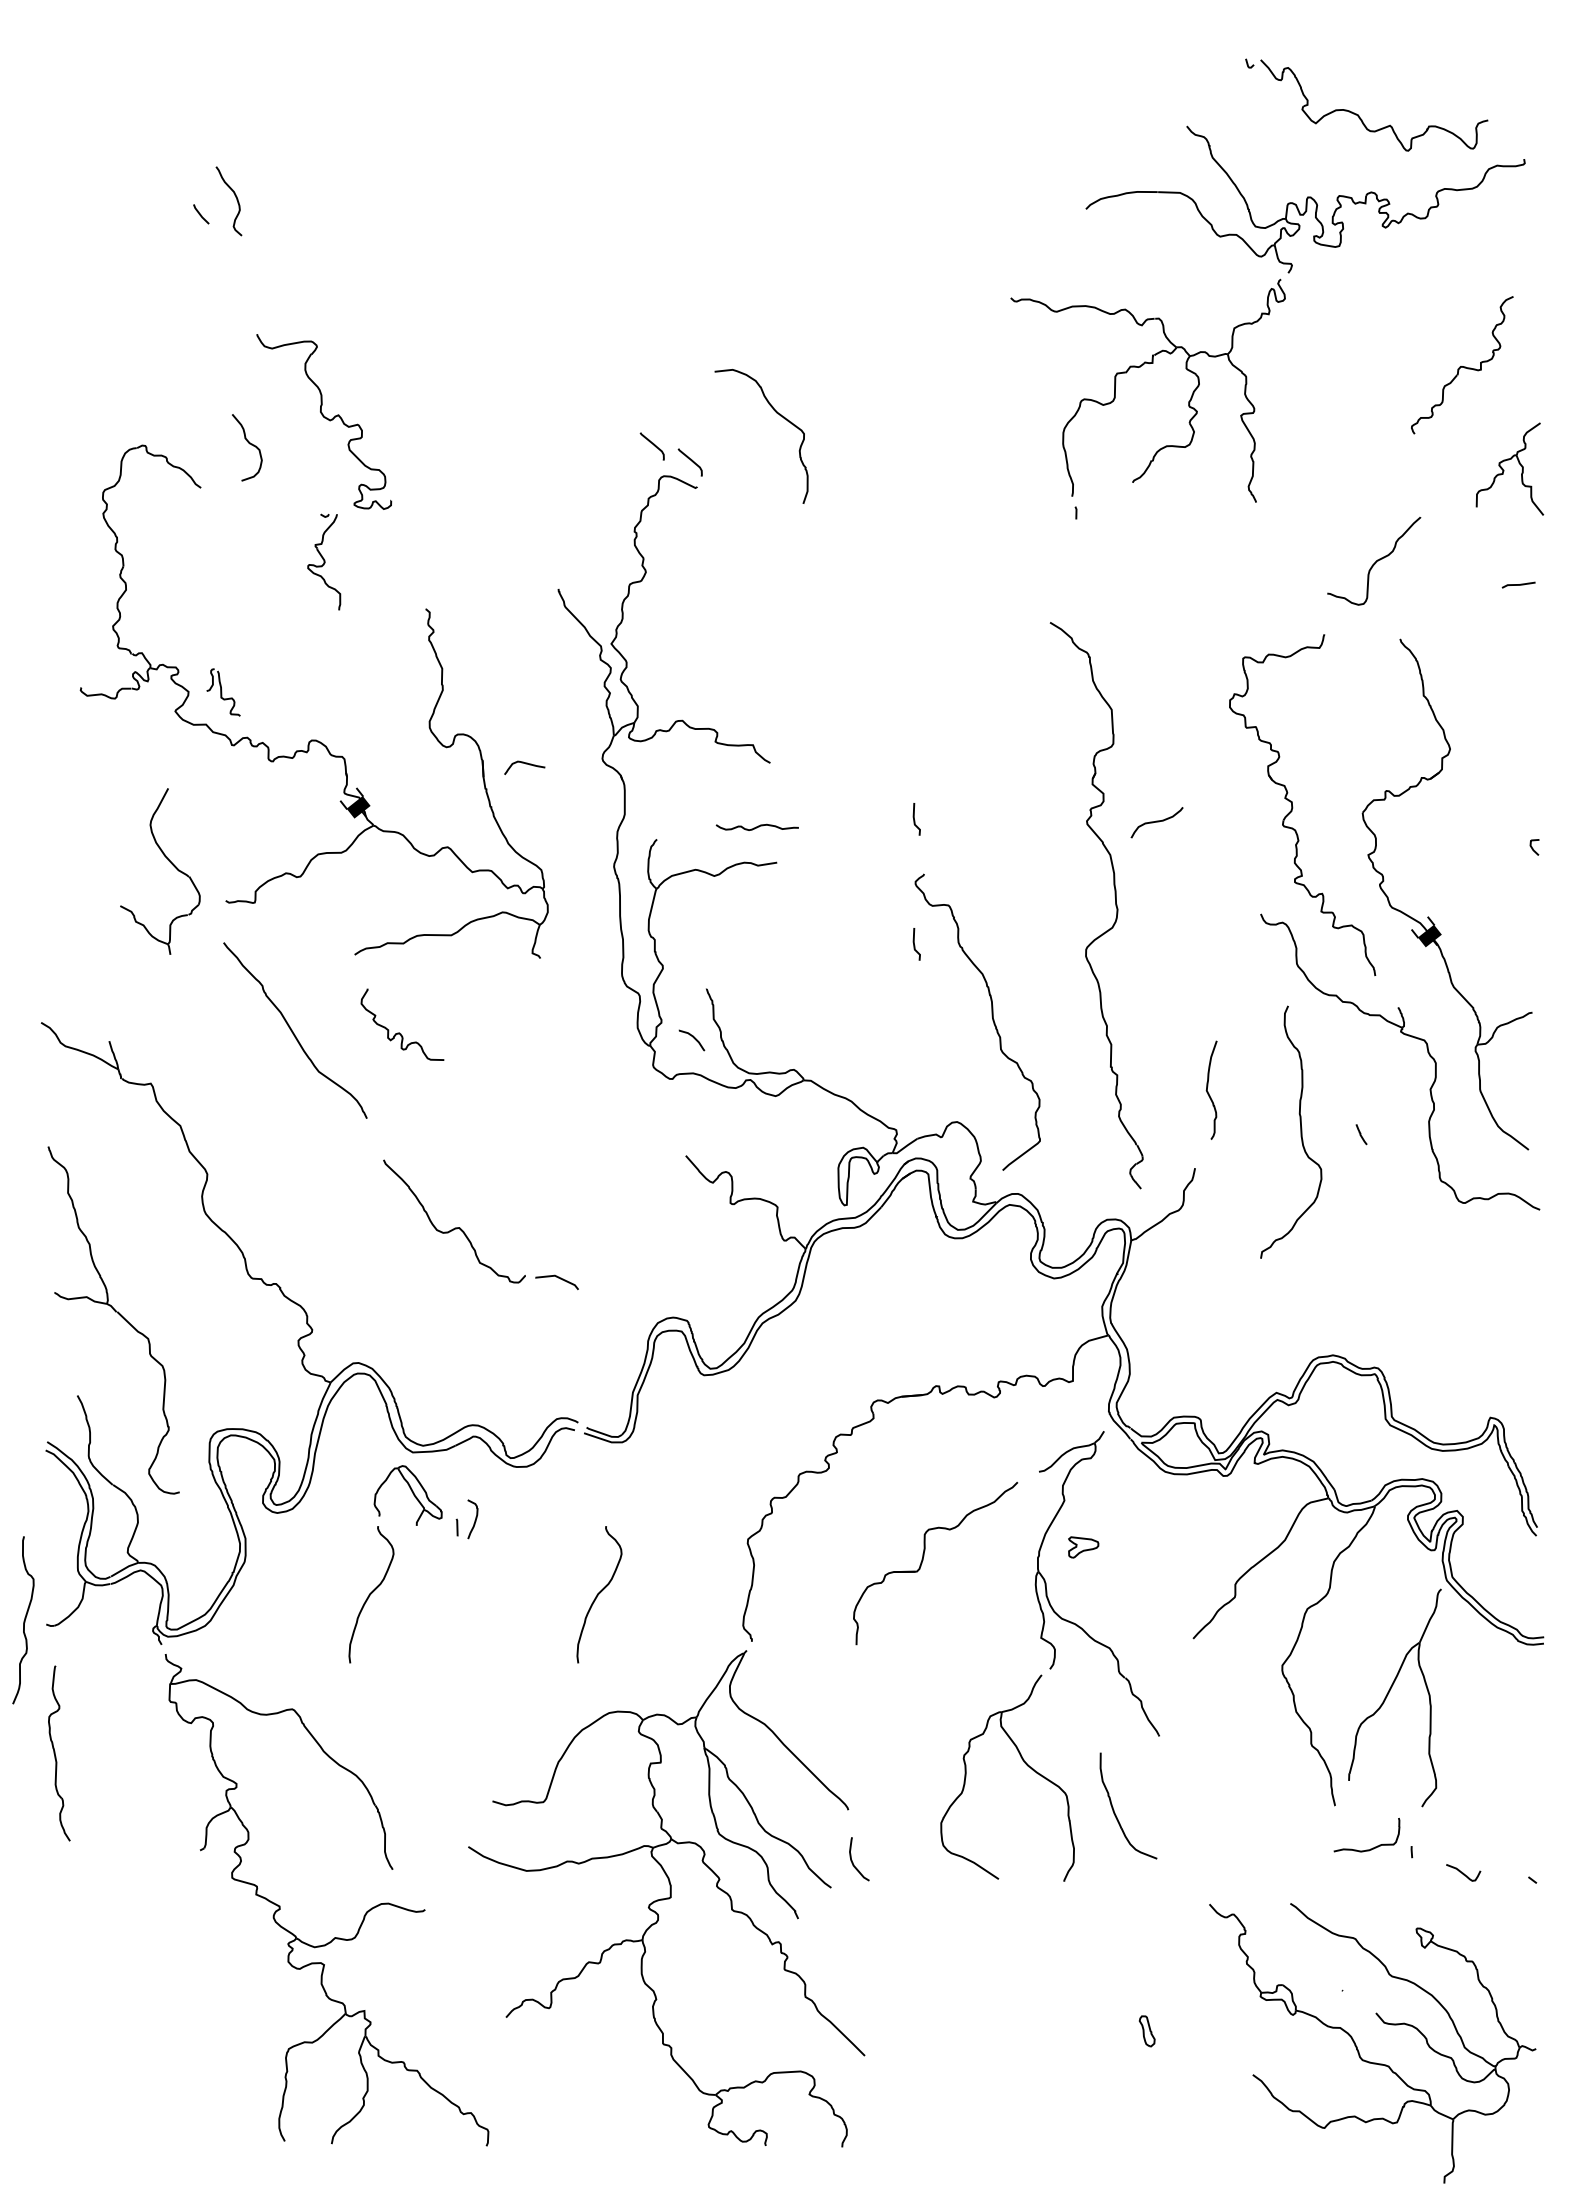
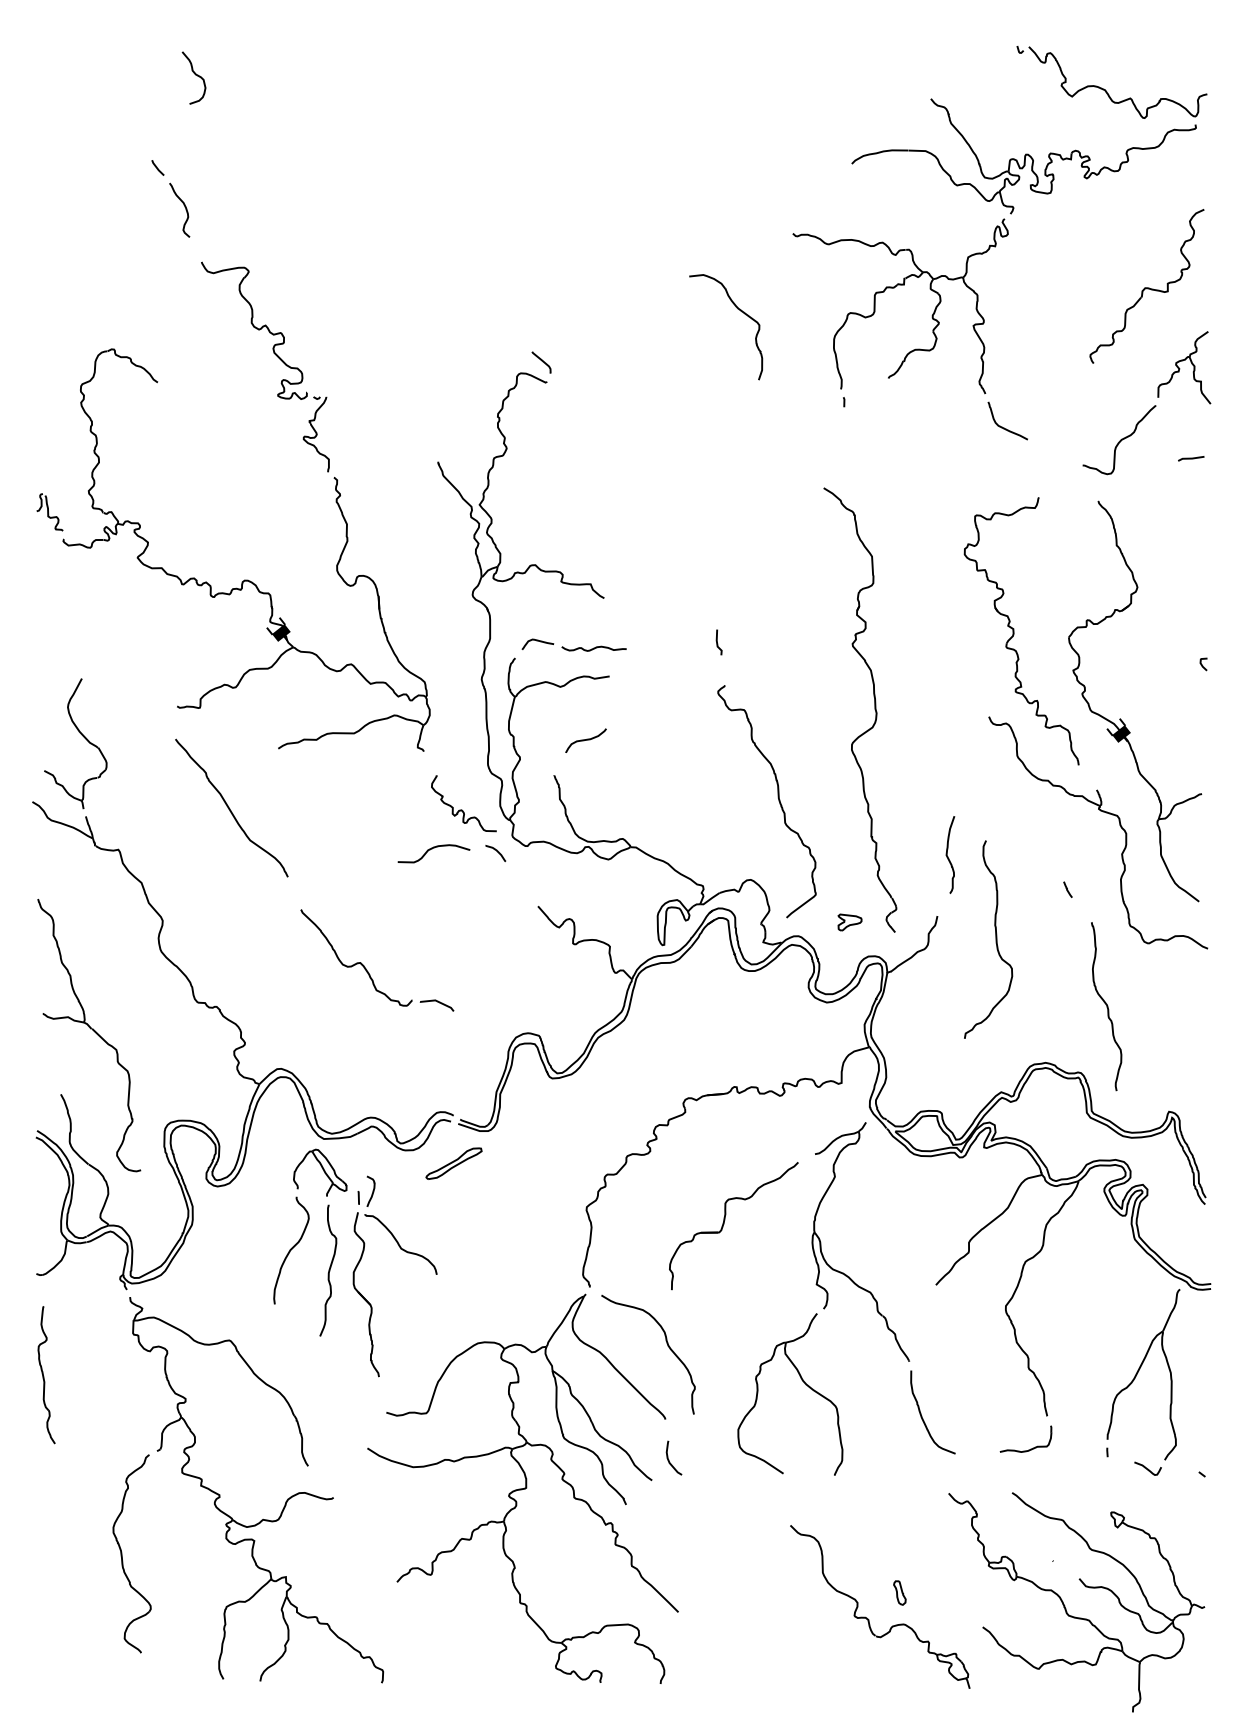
part: (1358, 114) -> (1105, 89), moved
curve: (235, 197) -> (184, 207), moved
part: (1462, 364) -> (1147, 285), size x1.43
part: (776, 413) -> (737, 309), moved
curve: (249, 444) -> (195, 75), moved
curve: (652, 444) -> (511, 348), removed
curve: (1280, 545) -> (1004, 427), added
part: (324, 561) -> (316, 433), moved
curve: (1375, 561) -> (1120, 440), moved
part: (223, 692) -> (49, 512), moved
curve: (525, 764) -> (538, 641), moved
curve: (1156, 822) -> (585, 740), moved
part: (169, 862) -> (82, 736), moved
line: (915, 945) -> (718, 741), removed
curve: (399, 1032) -> (461, 809), moved
curve: (693, 1038) -> (496, 851), moved
curve: (550, 1083) -> (431, 849), added
curve: (1300, 1131) -> (995, 939), moved
curve: (1410, 1283) -> (1106, 1006), added
part: (578, 1483) -> (453, 1163), added
part: (1083, 1547) -> (849, 922), moved
curve: (599, 1594) -> (470, 1250), removed
curve: (23, 1620) -> (328, 1270), moved
part: (473, 1664) -> (371, 1305), added
part: (1389, 1693) -> (1139, 1371), moved
curve: (850, 1715) -> (667, 1345), added
part: (1115, 1812) -> (922, 1417), moved
part: (1372, 1847) -> (1030, 1448), moved
part: (156, 1985) -> (122, 1557), added
part: (1107, 2064) -> (868, 1619), added

